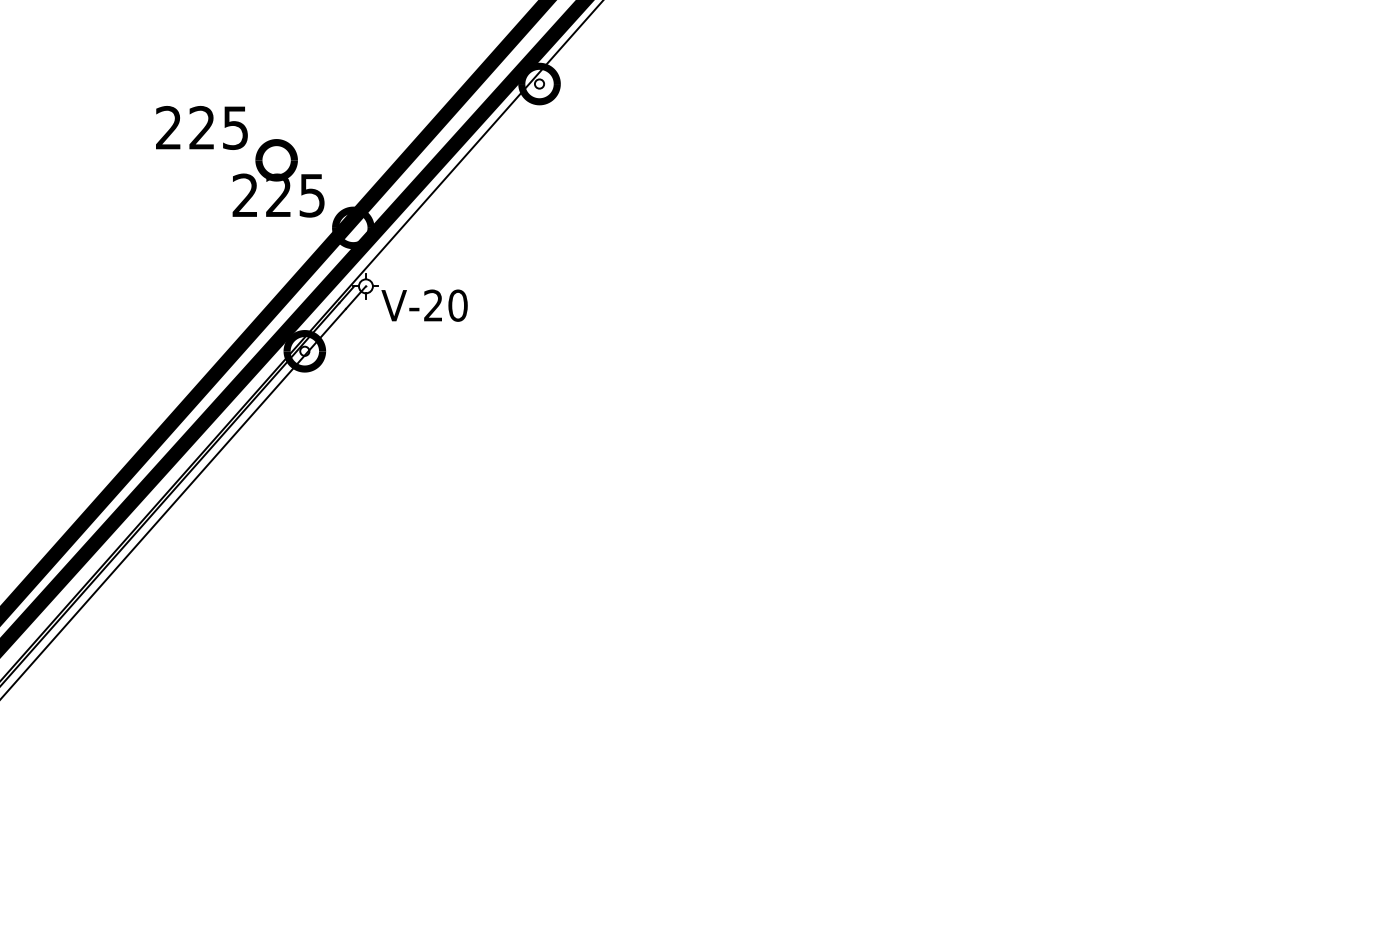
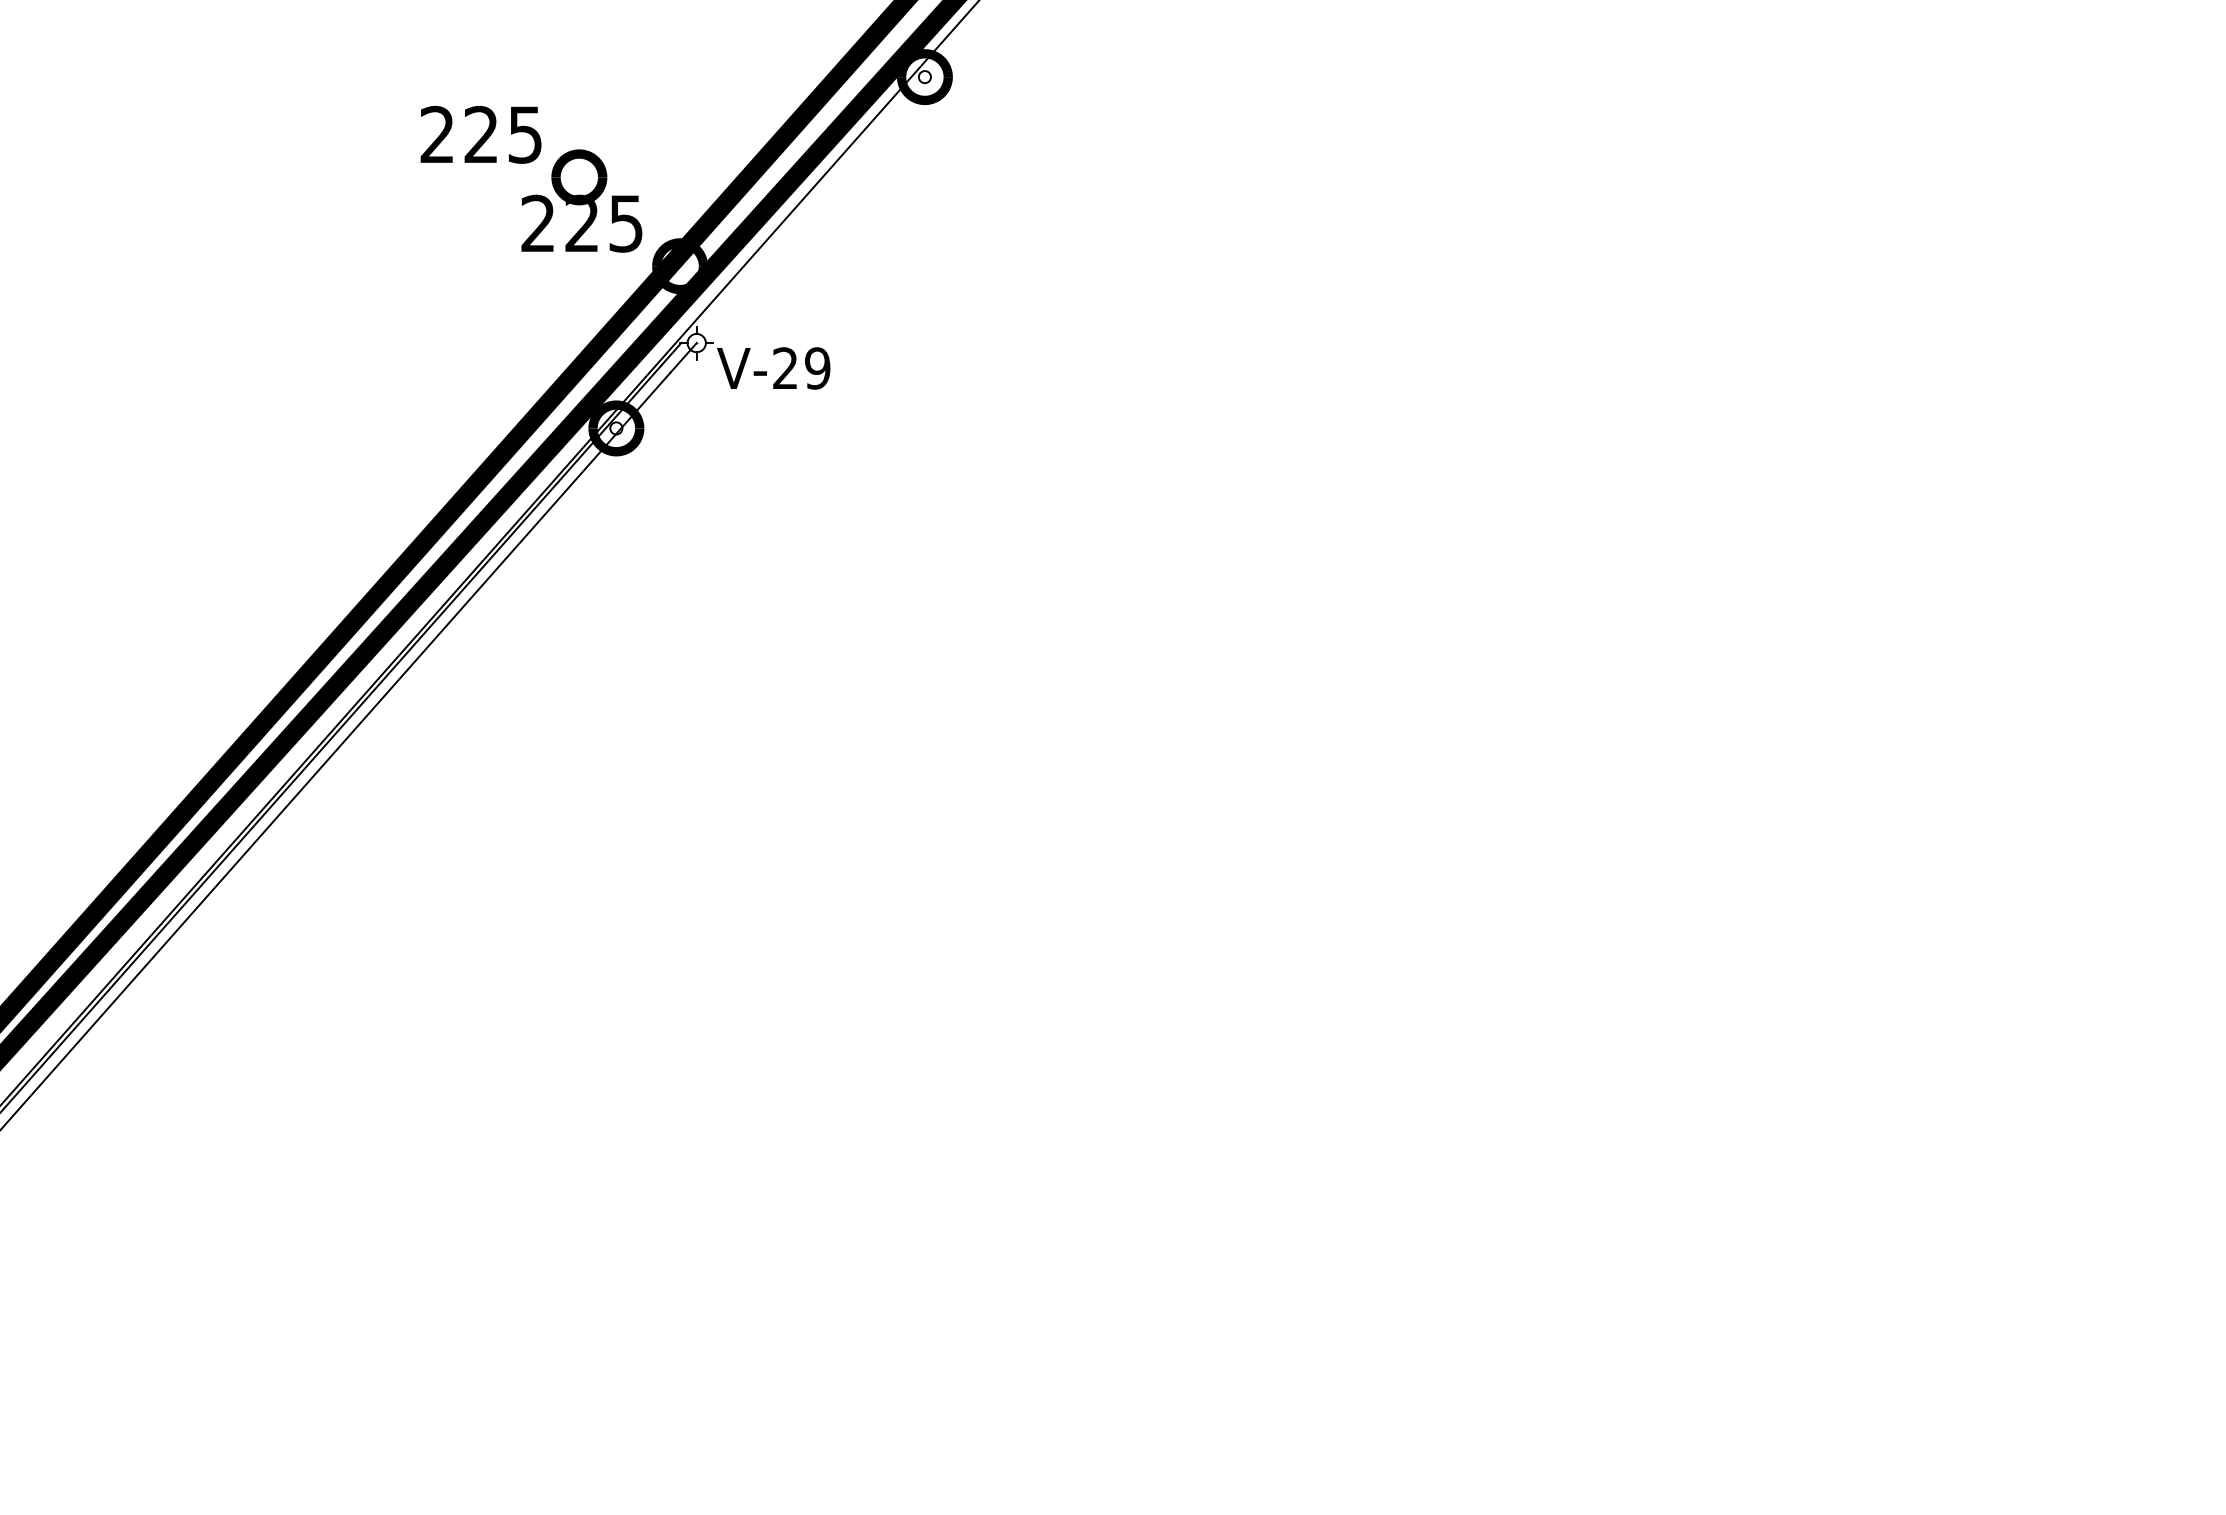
text: (457, 305) -> (817, 368), V-20 -> V-29

